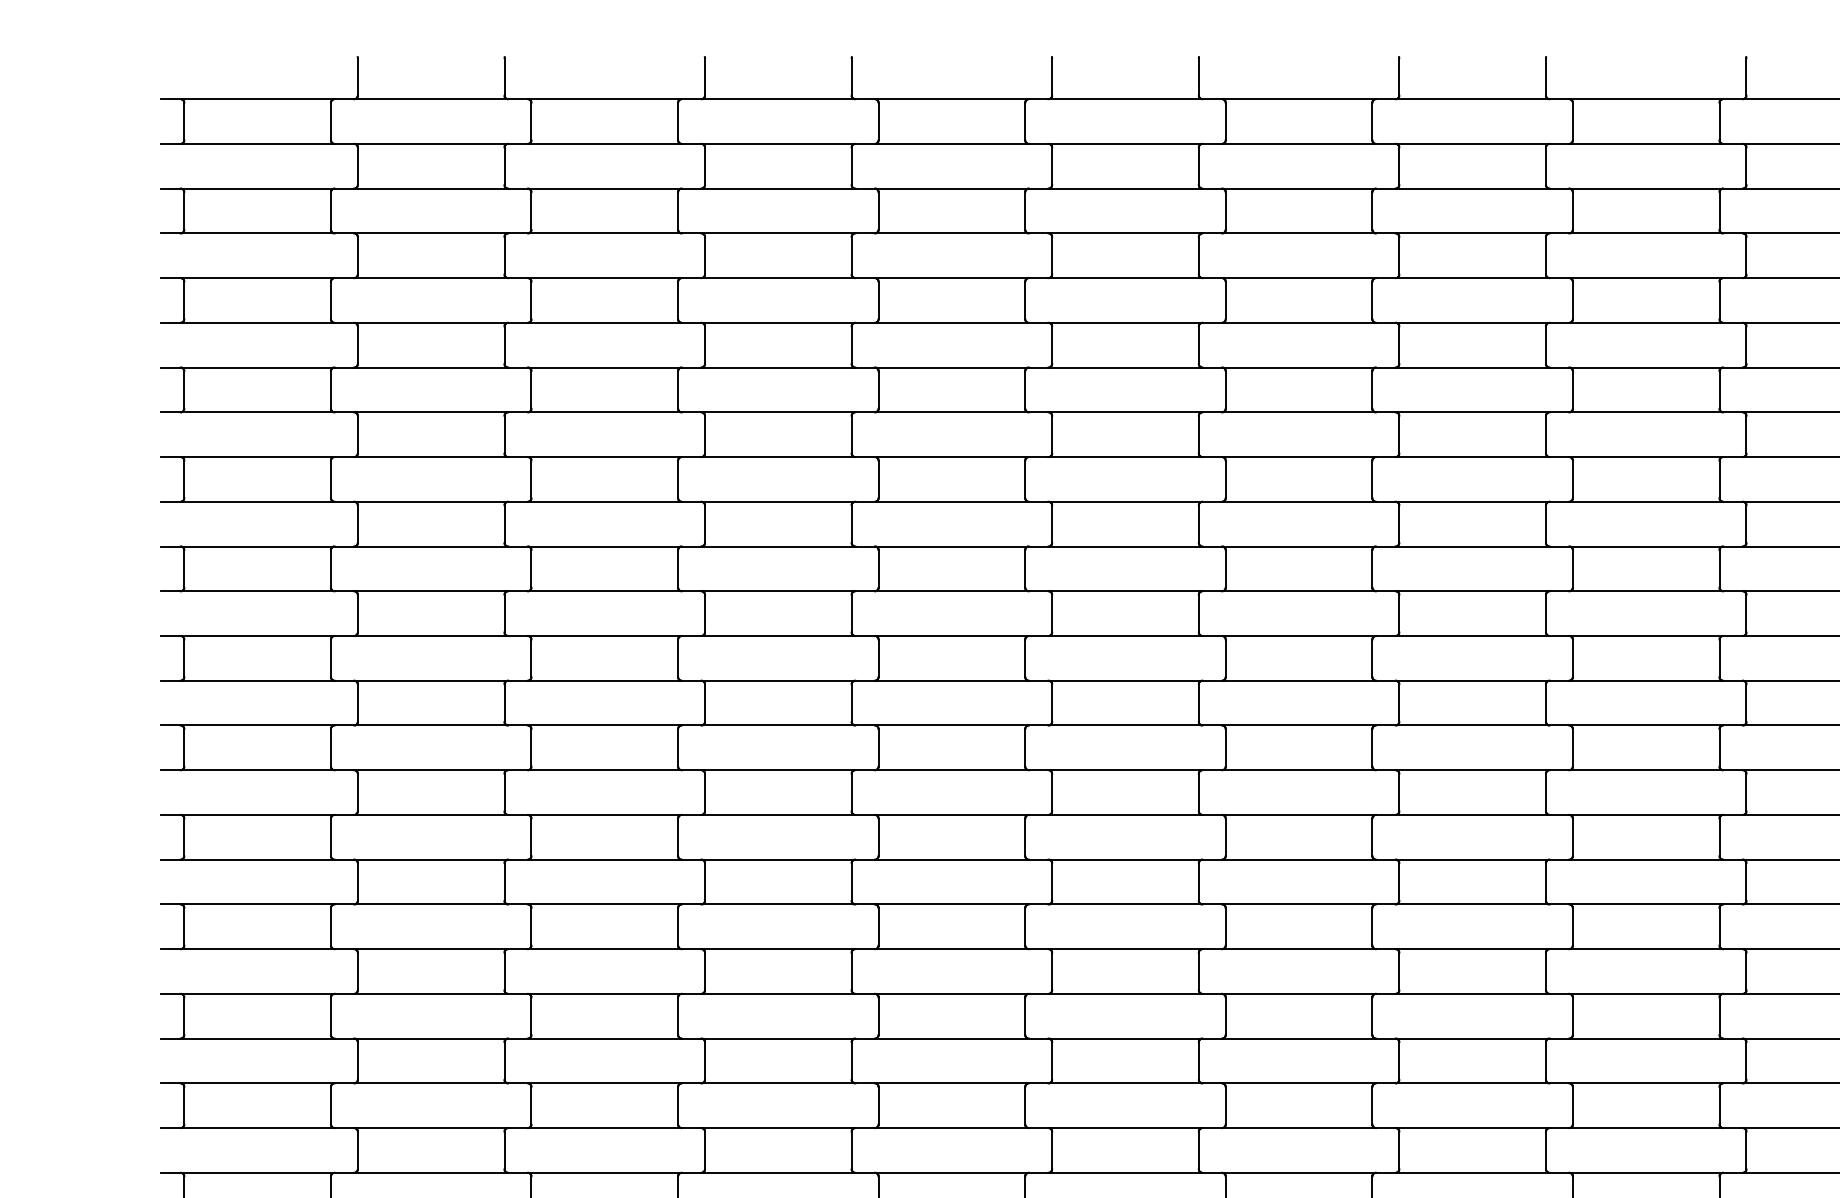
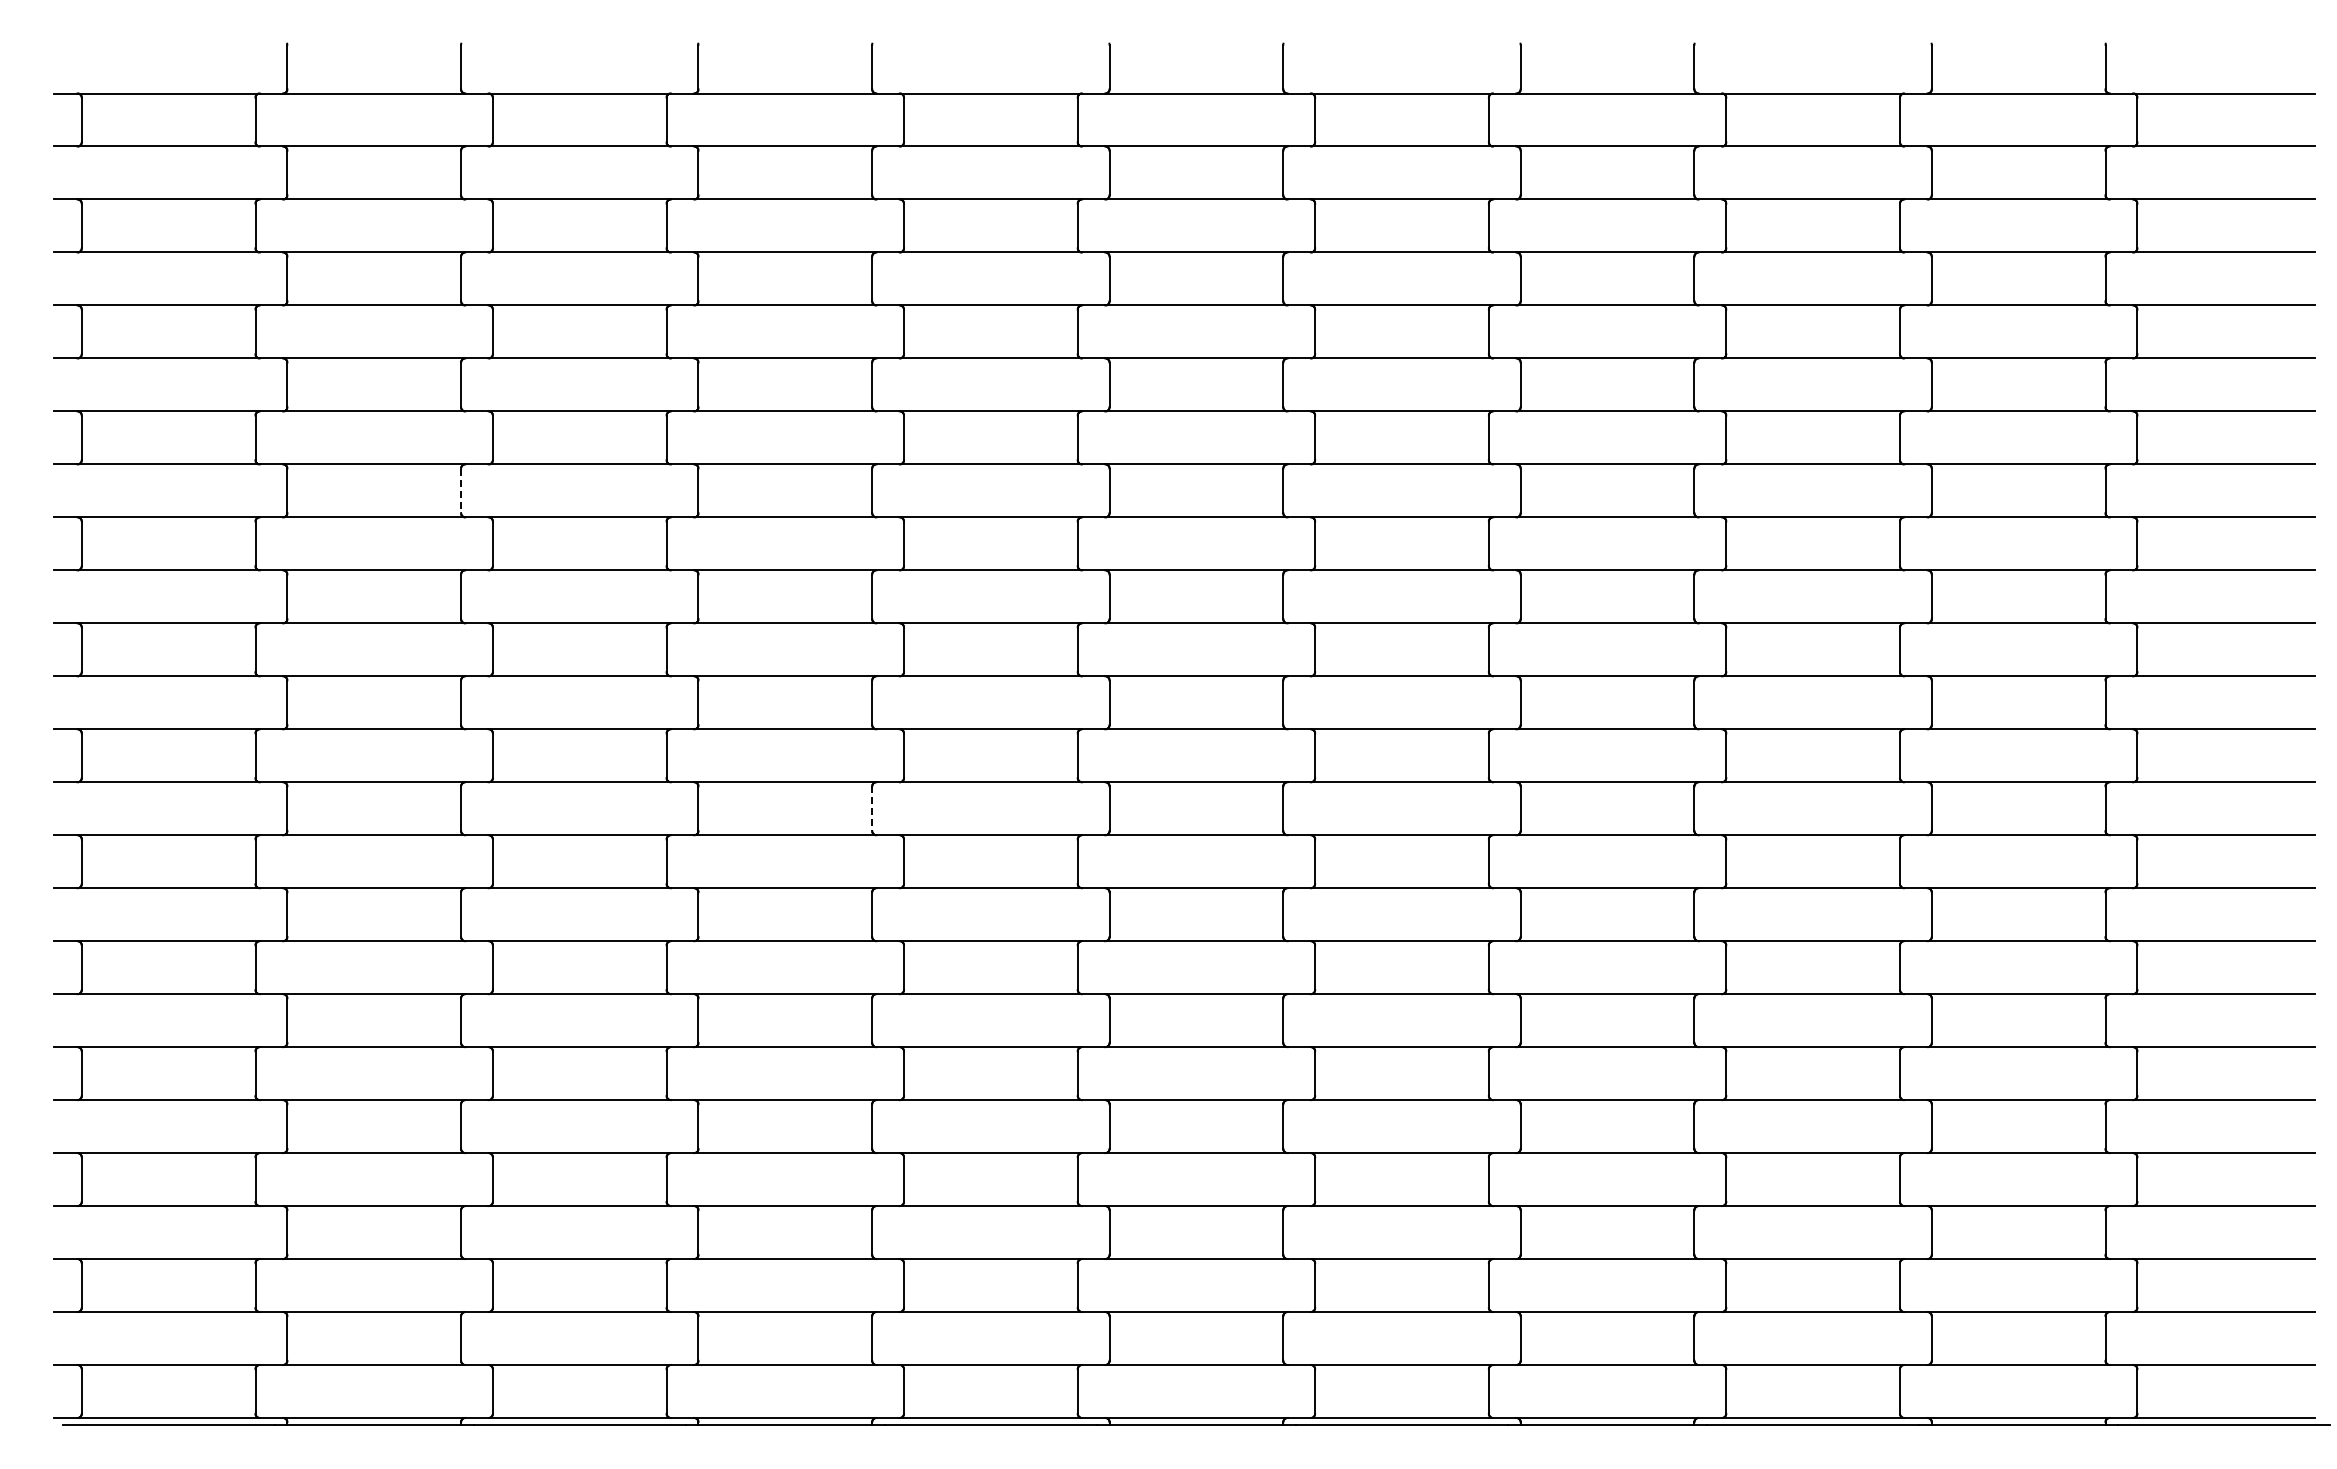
line: (504, 435) -> (461, 491), solid -> dashed
line: (851, 703) -> (872, 809), solid -> dashed

